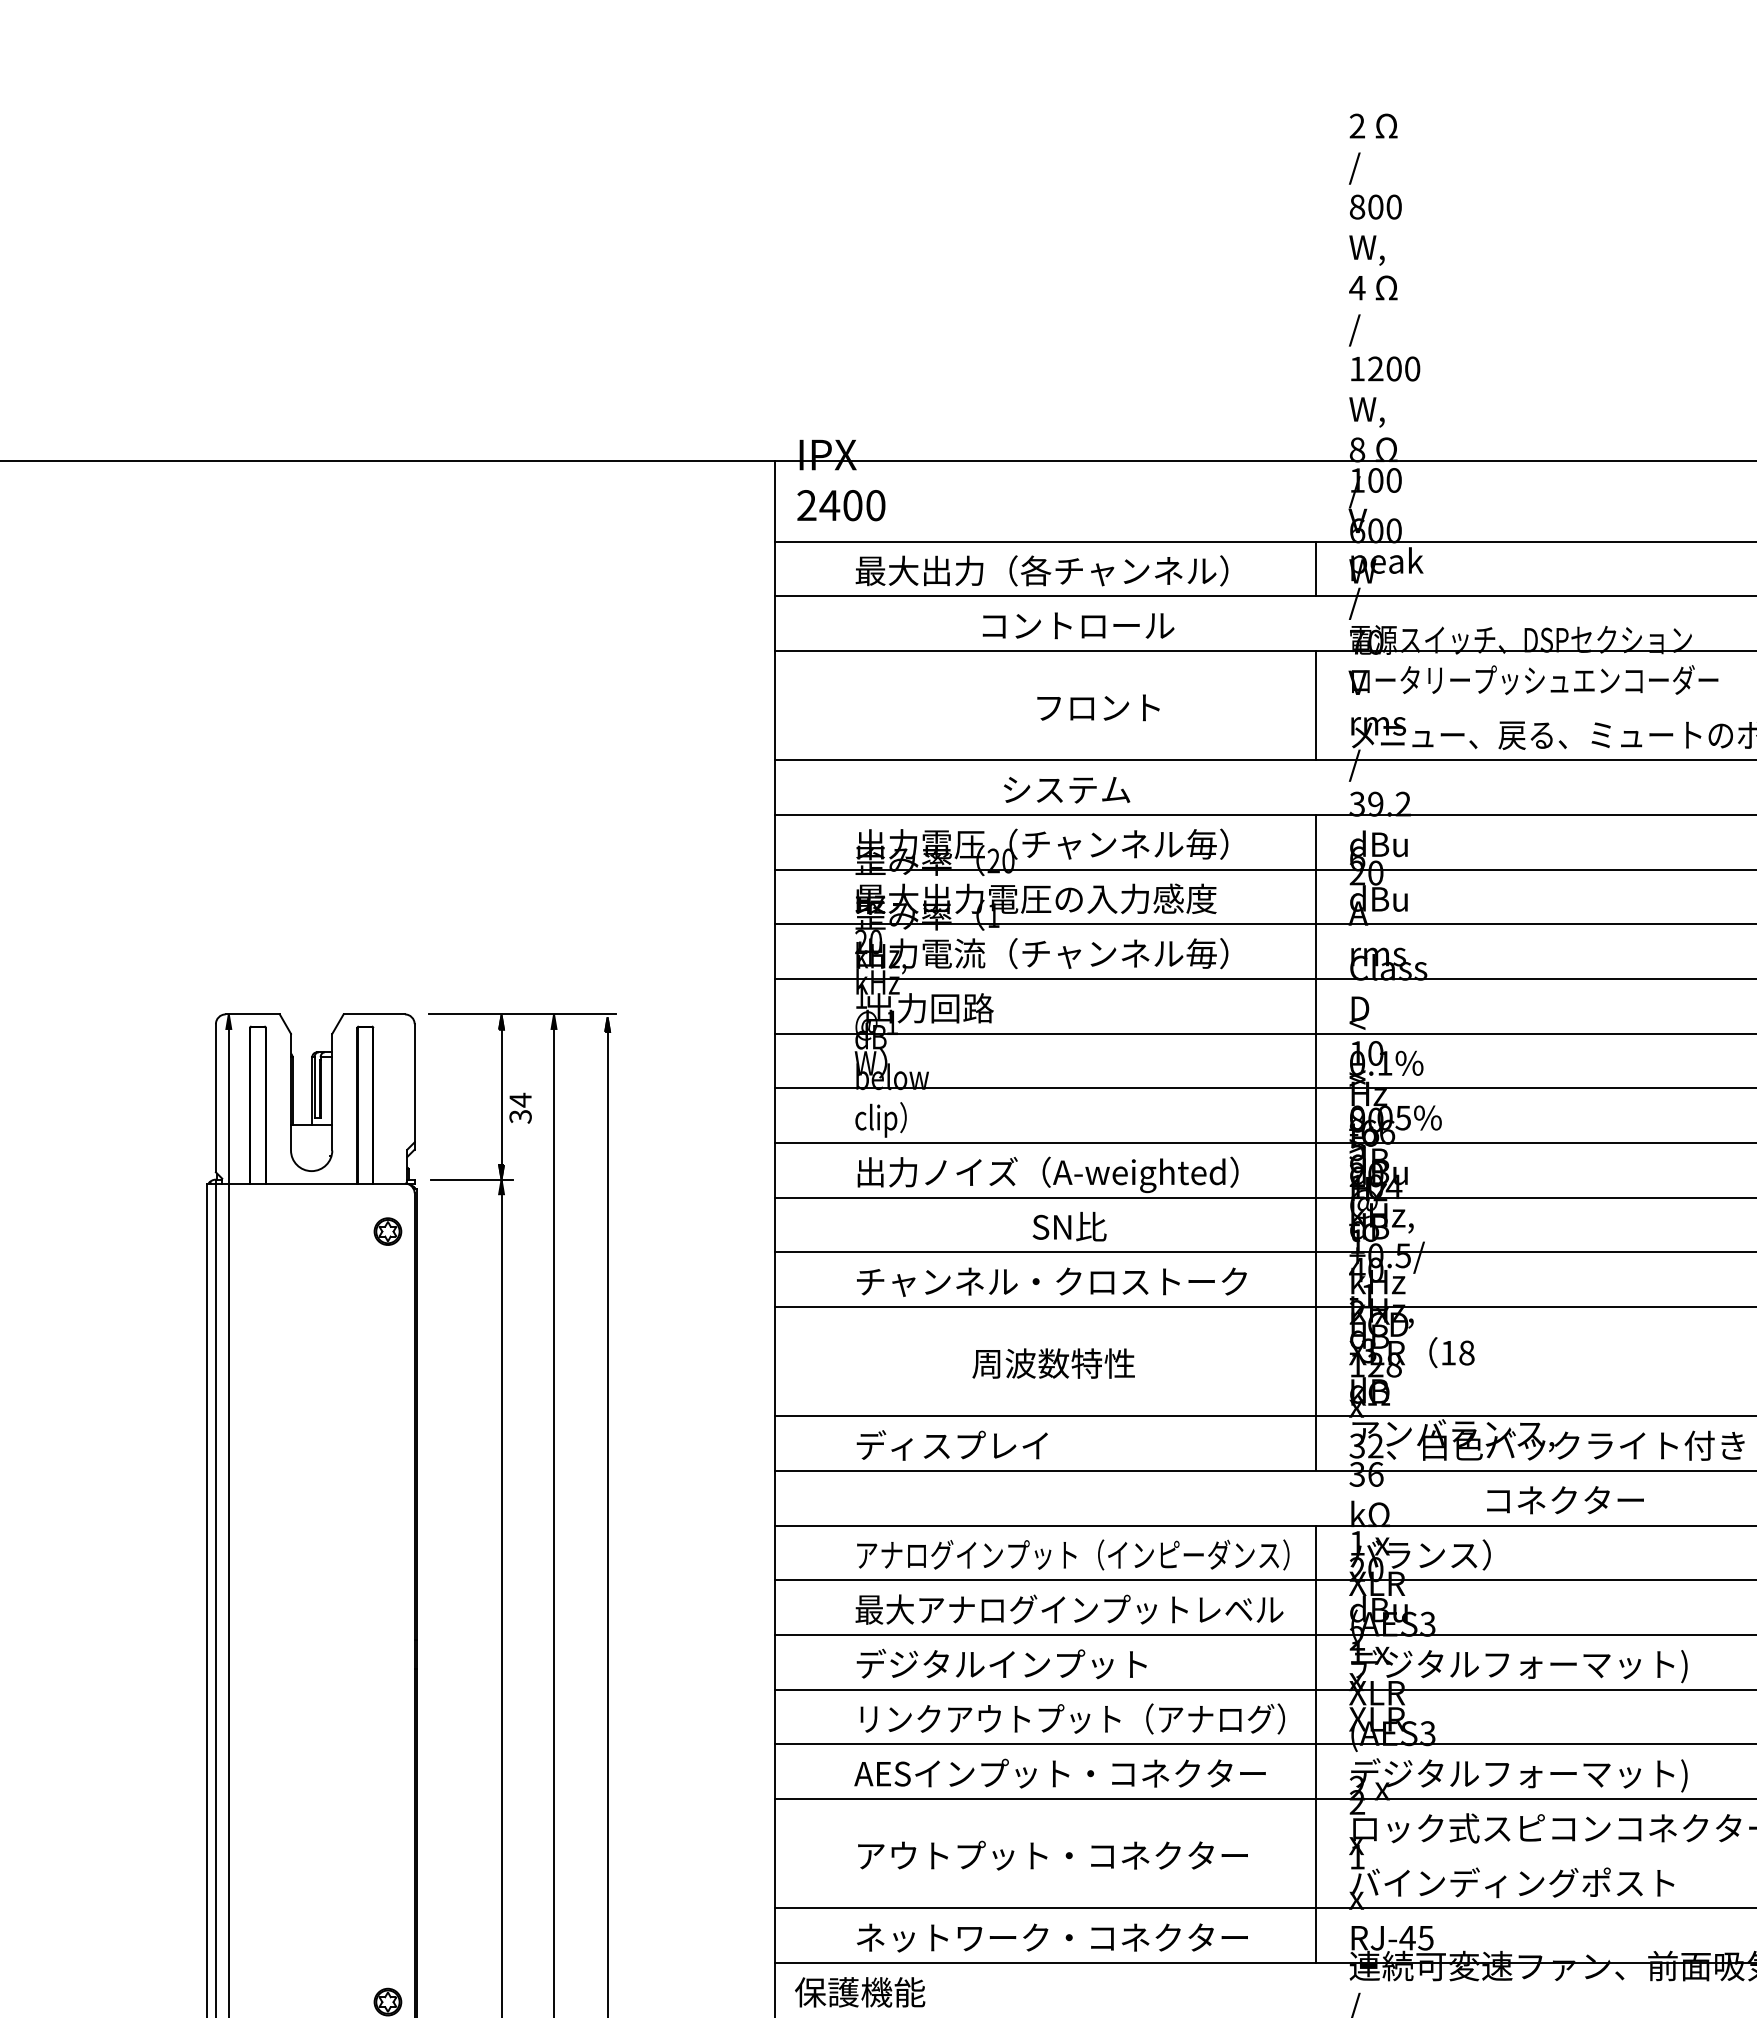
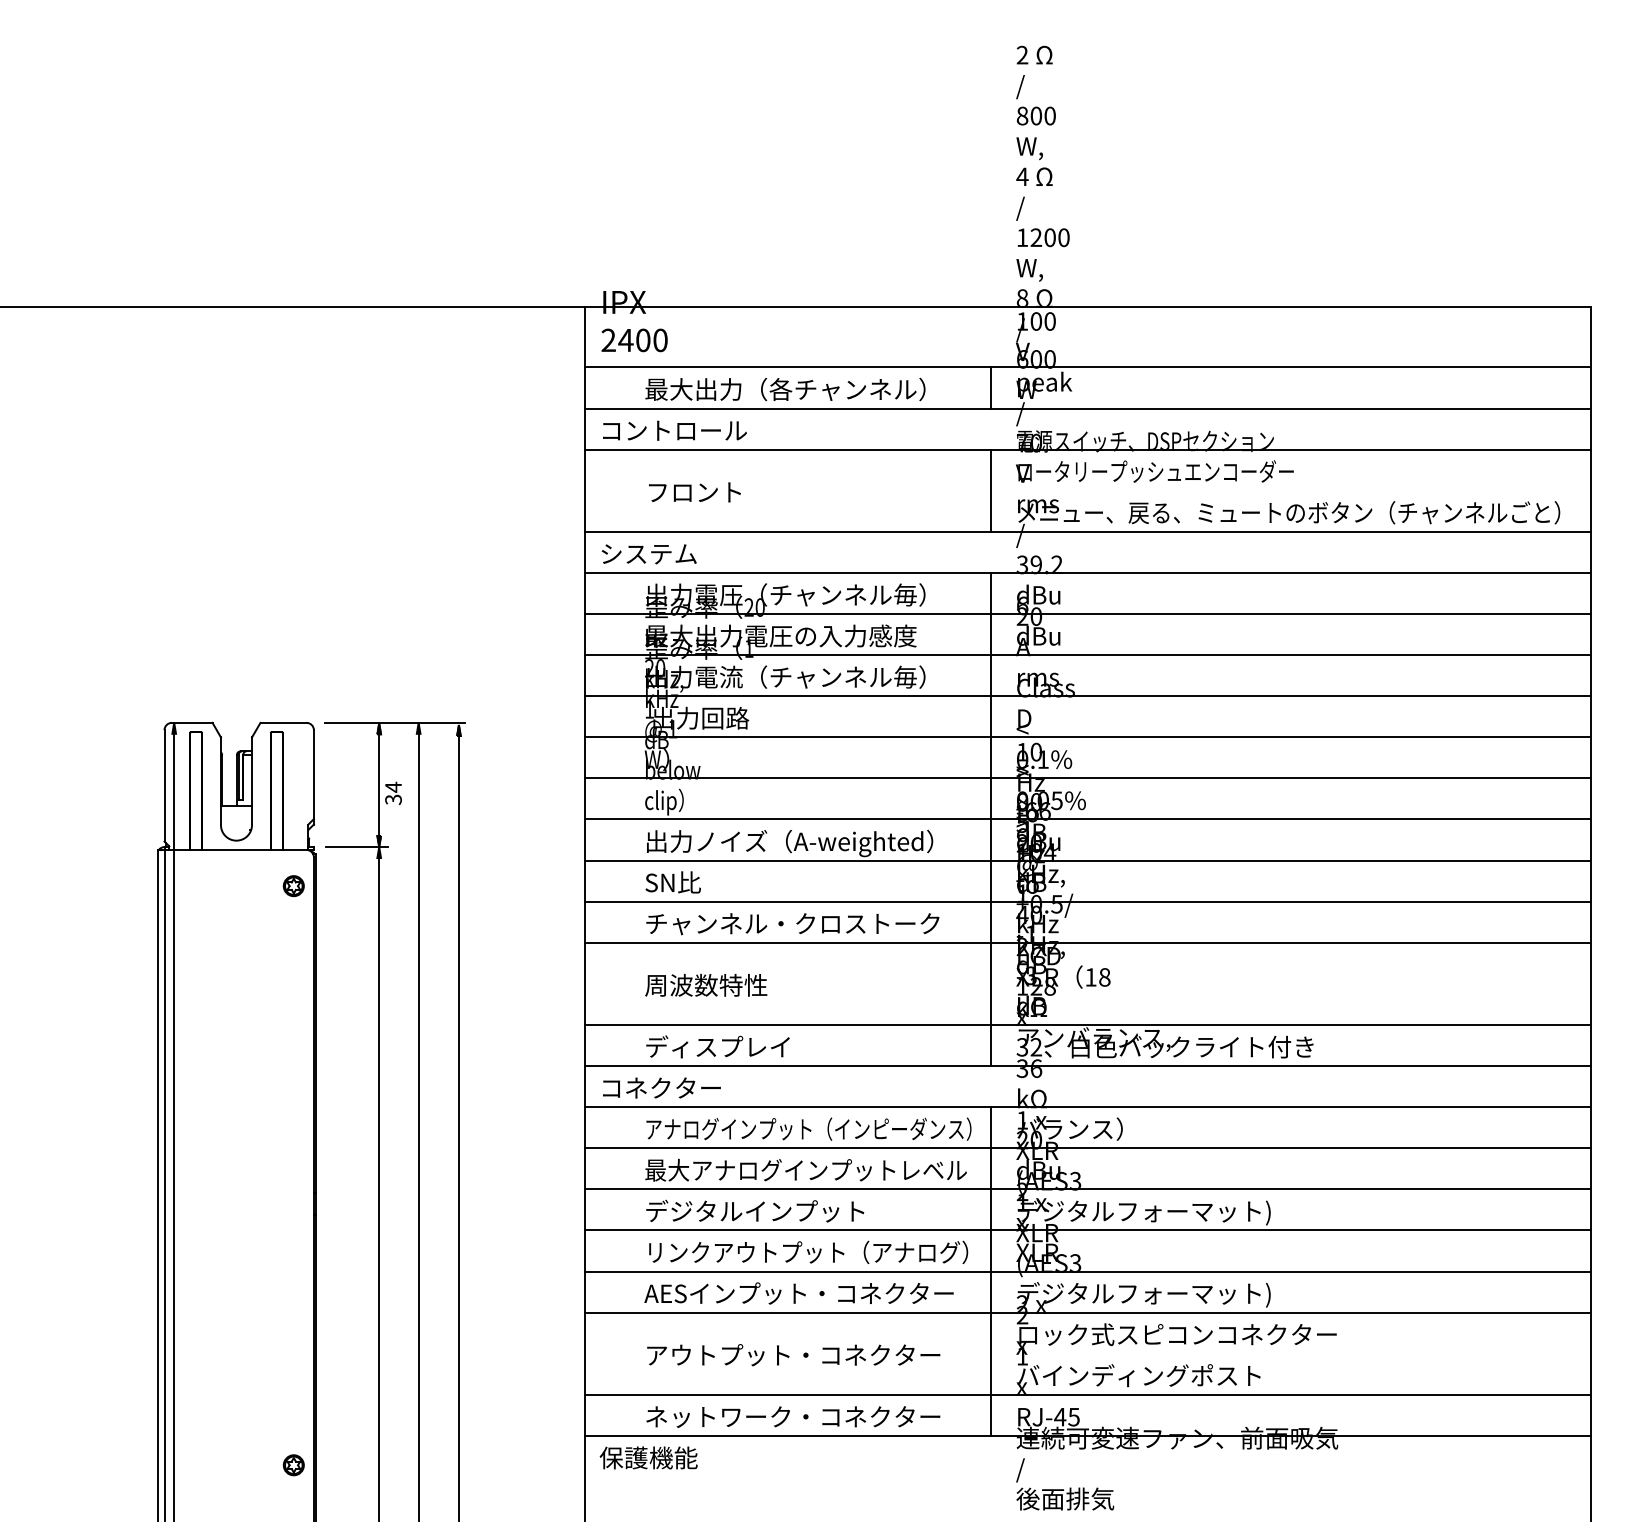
text: (1077, 625) -> (674, 430), moved
text: (1097, 707) -> (694, 492), moved
text: (1066, 790) -> (648, 554), moved
text: (1068, 1226) -> (672, 882), moved
text: (1054, 1363) -> (706, 985), moved
text: (1564, 1499) -> (661, 1087), moved

